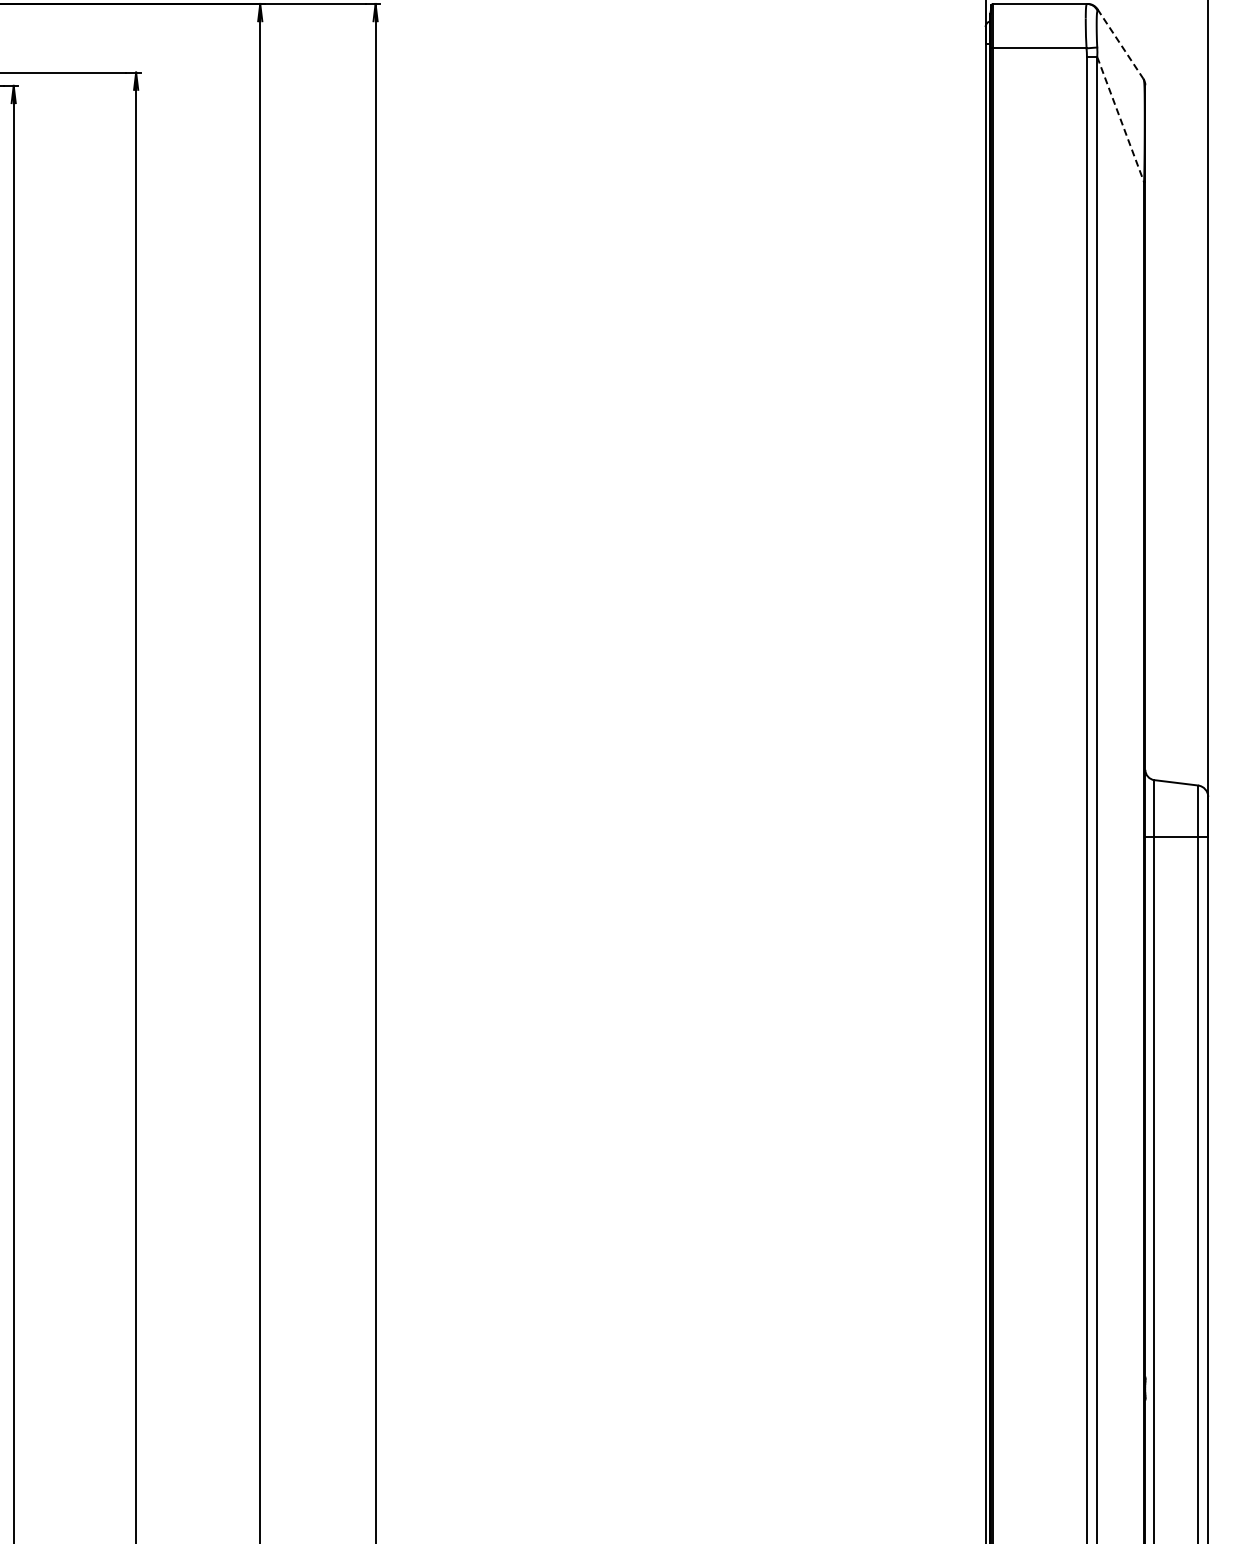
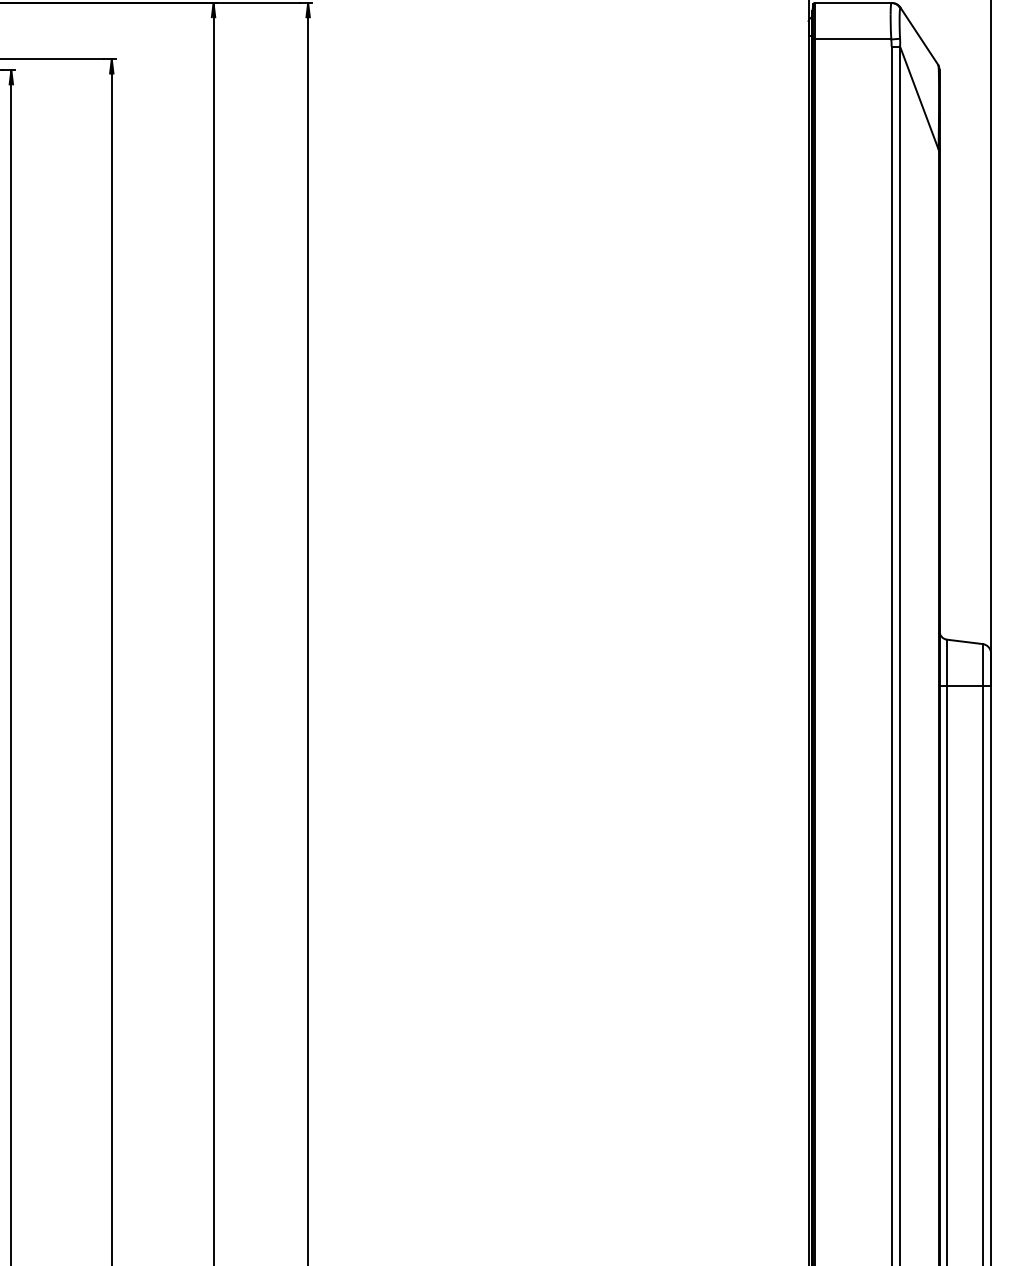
line: (1120, 44) -> (919, 36), dashed -> solid
line: (1120, 119) -> (919, 97), dashed -> solid

